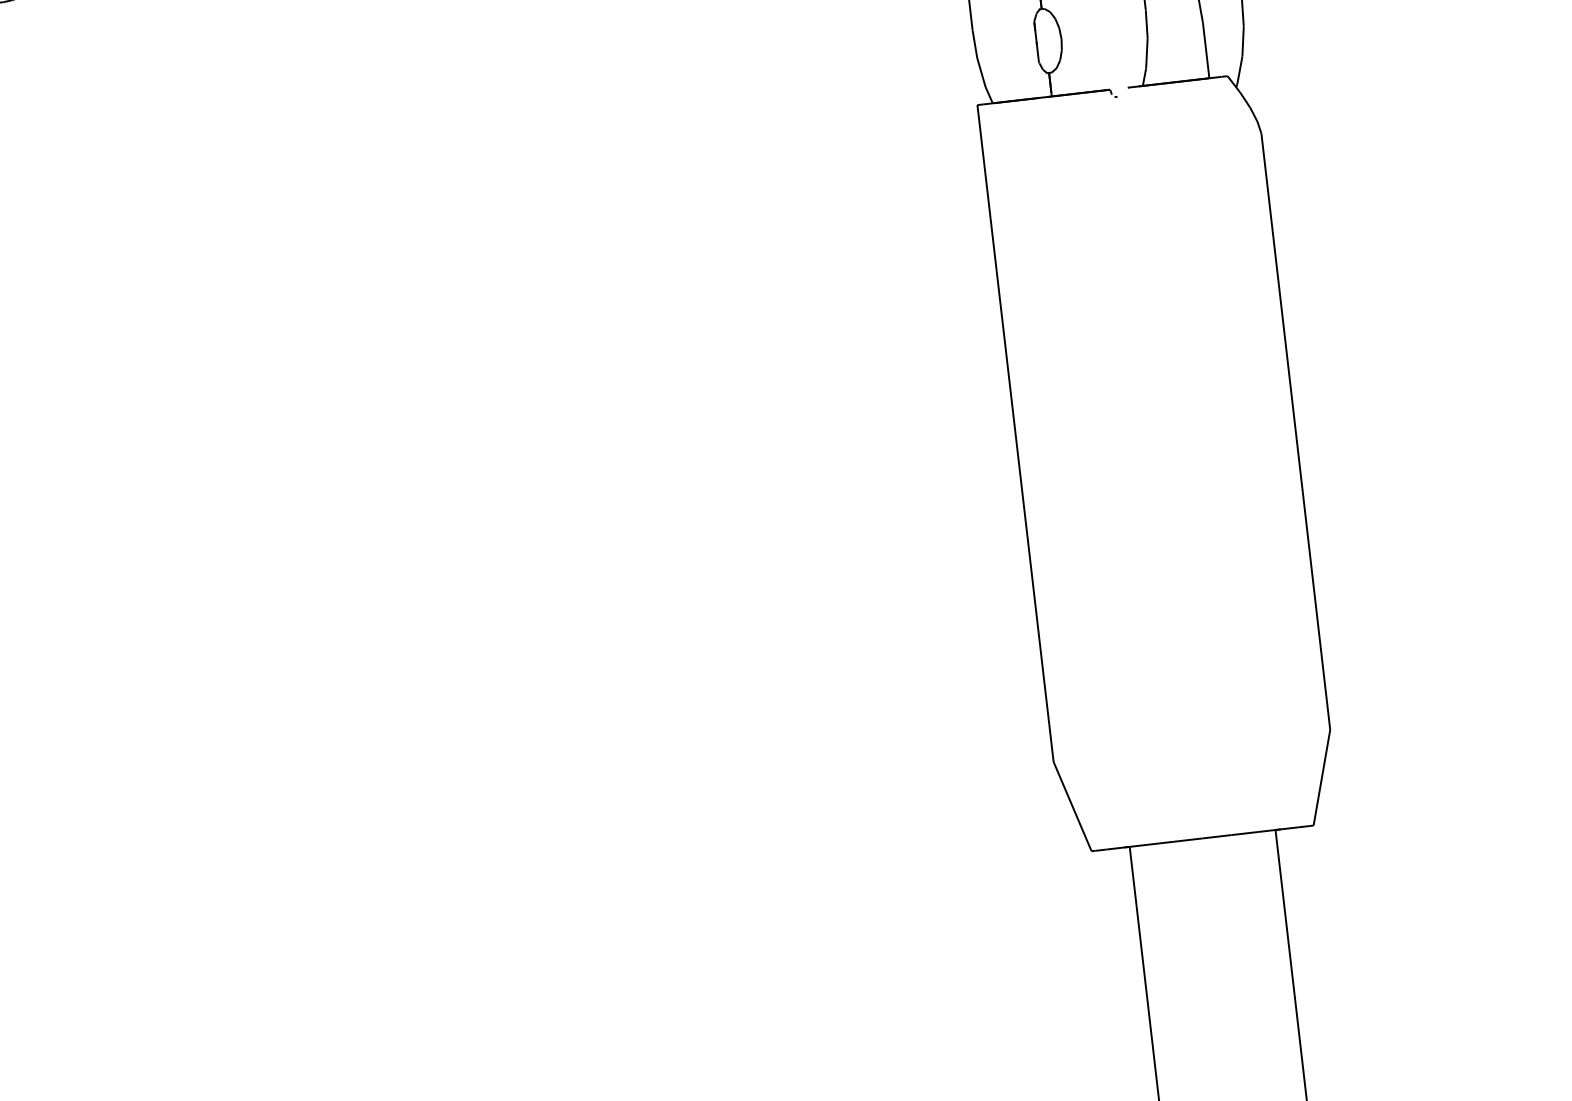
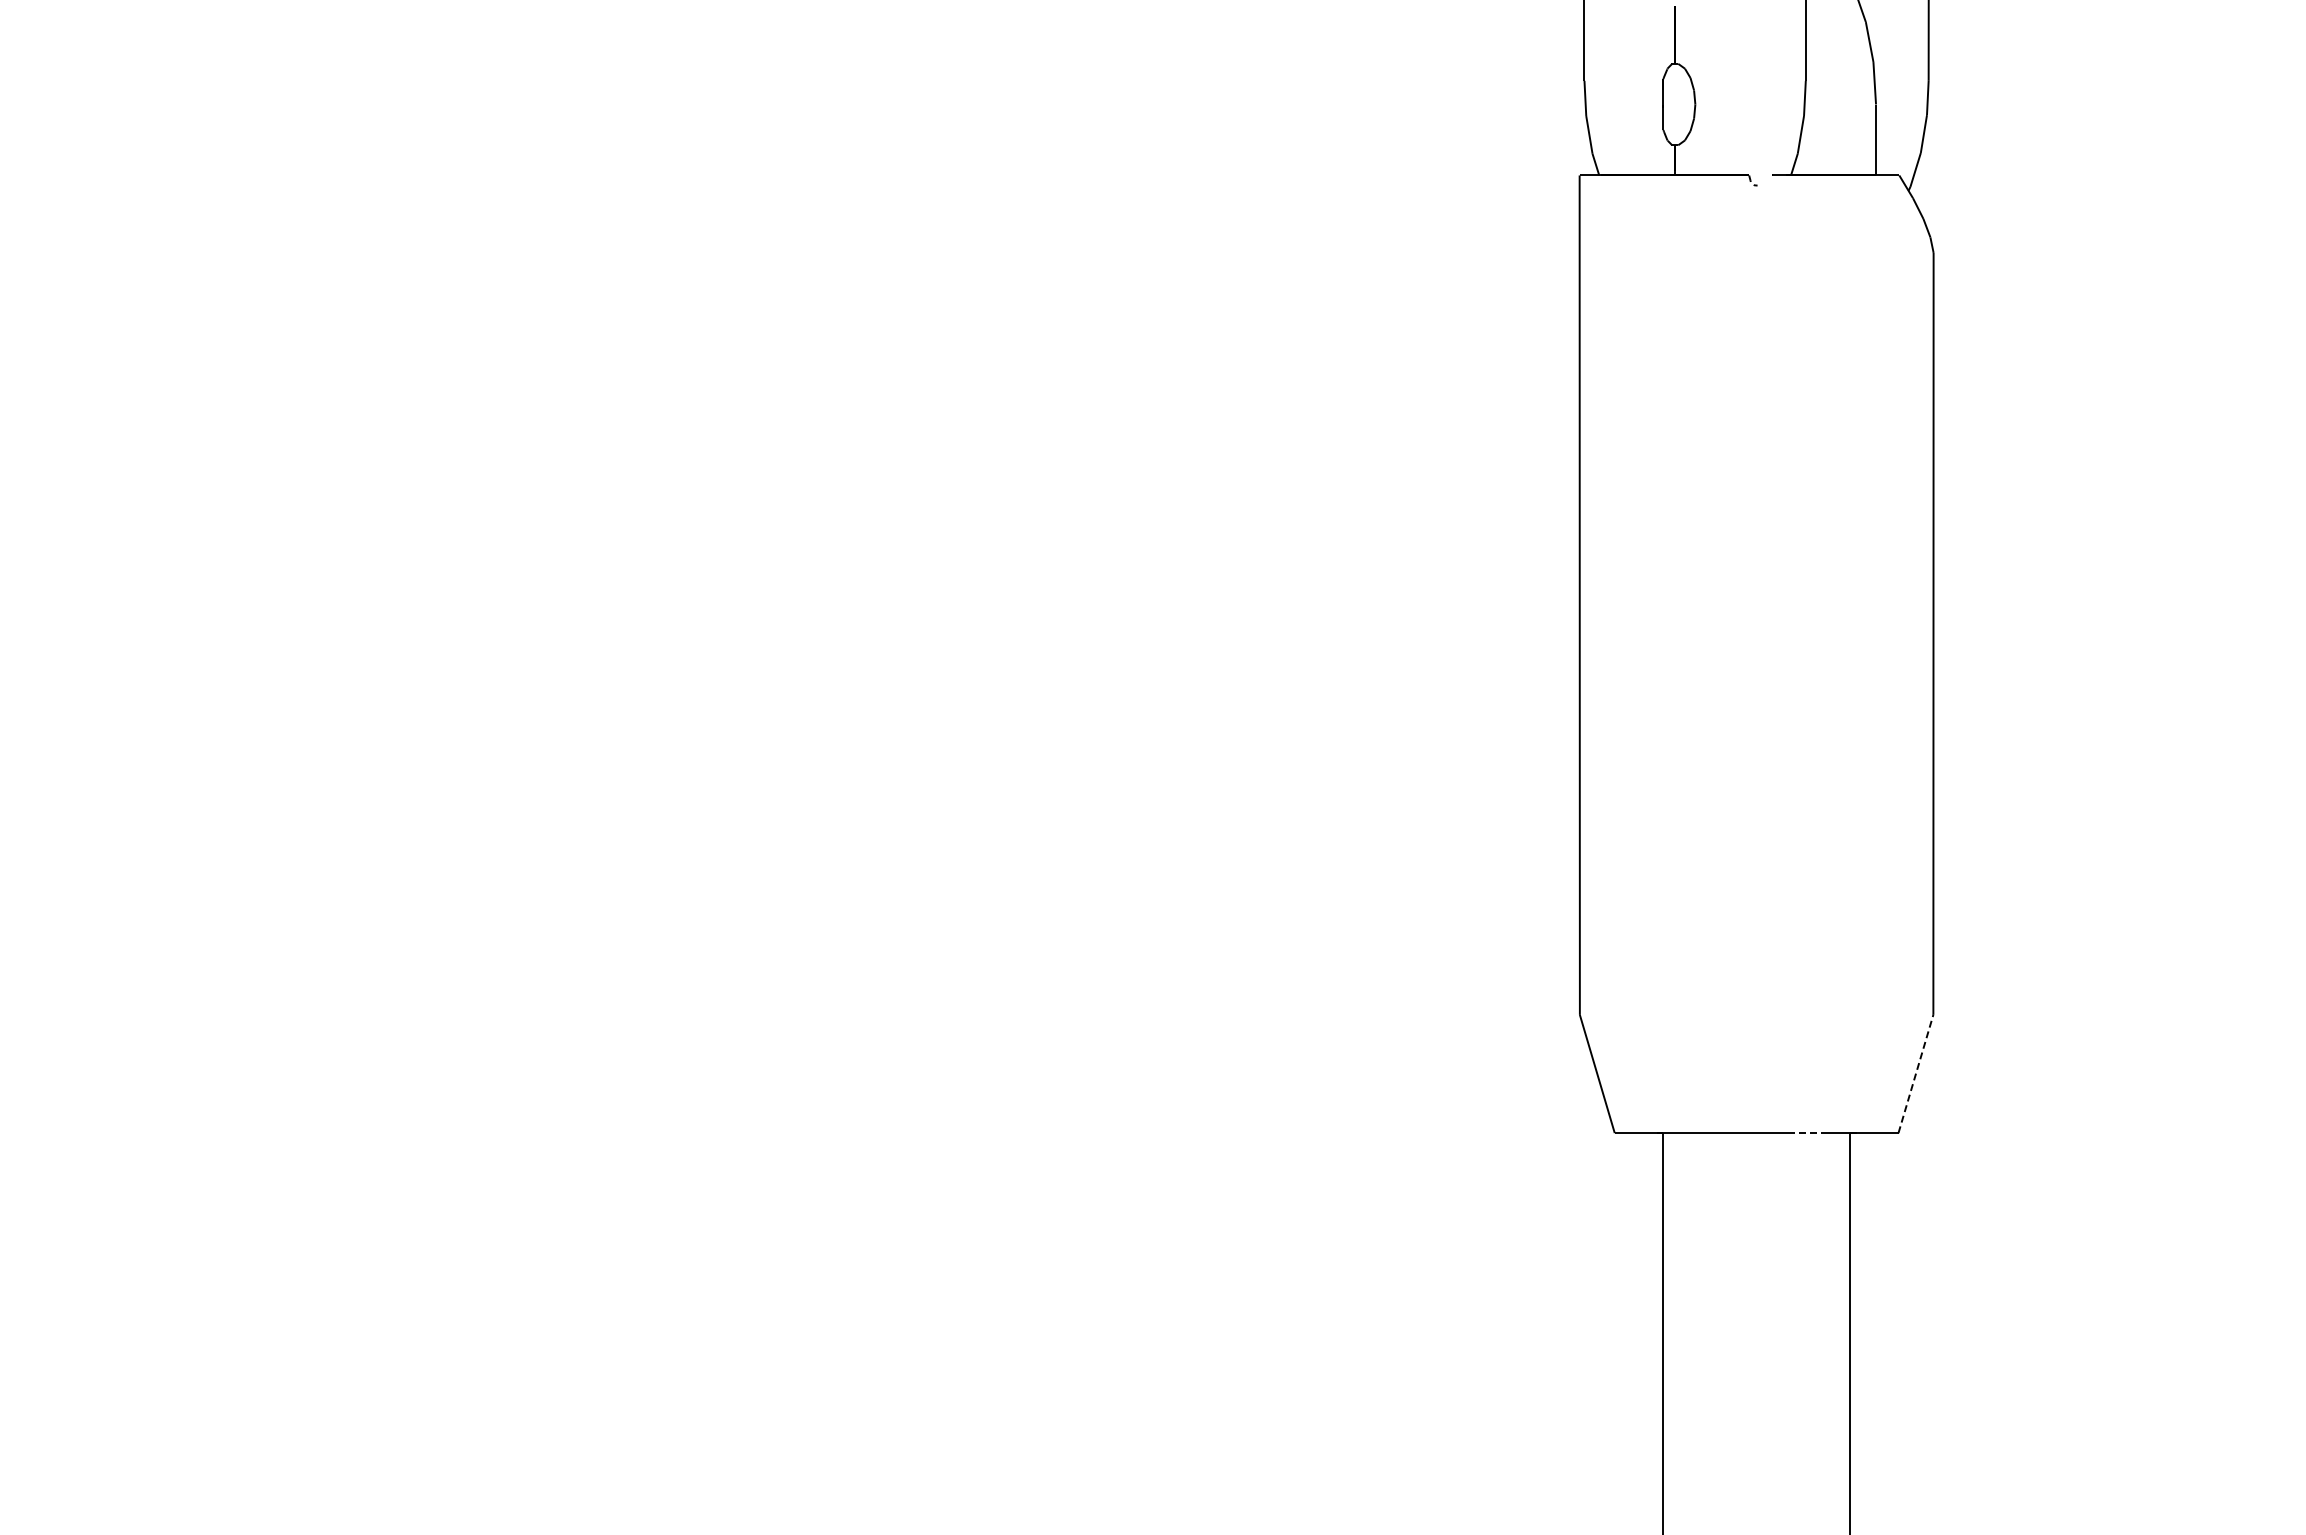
line: (1321, 777) -> (1915, 1073), solid -> dashed
line: (1244, 833) -> (1809, 1133), solid -> dashed

